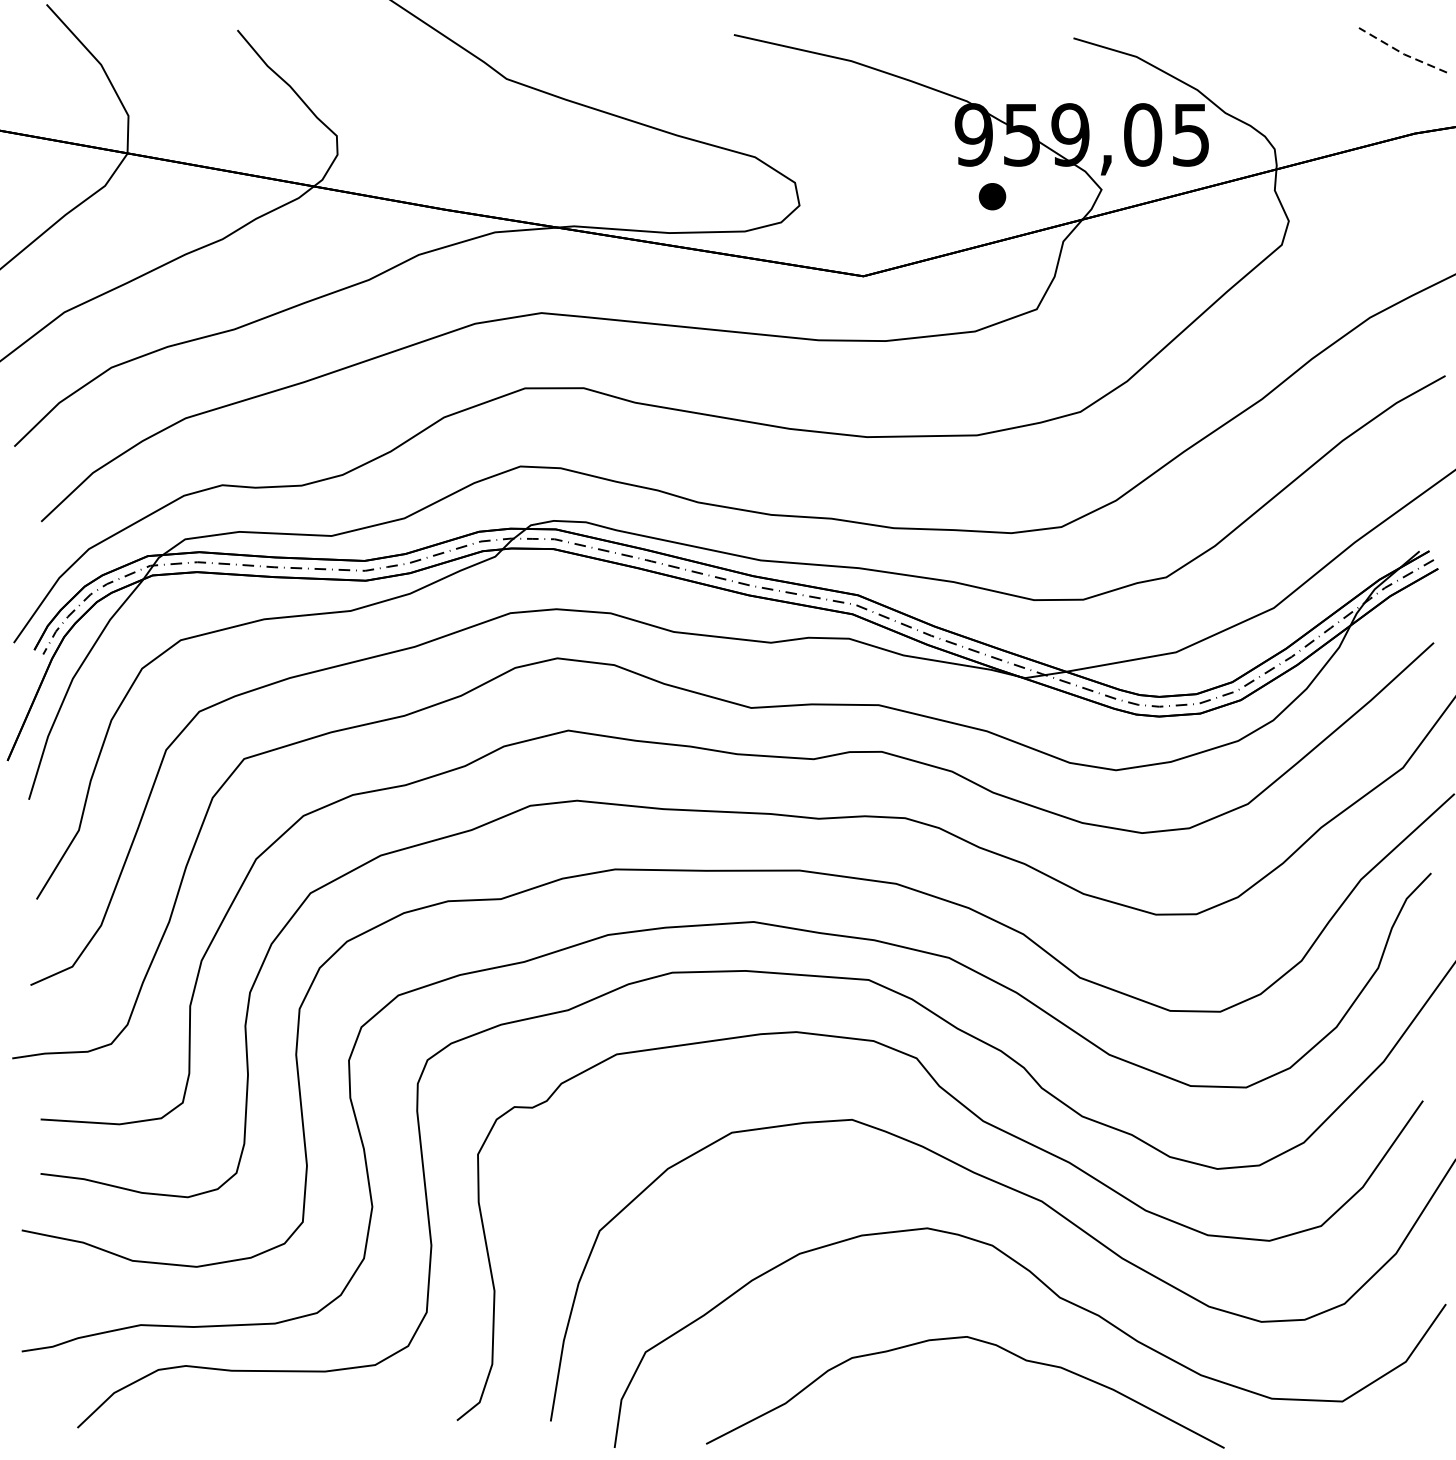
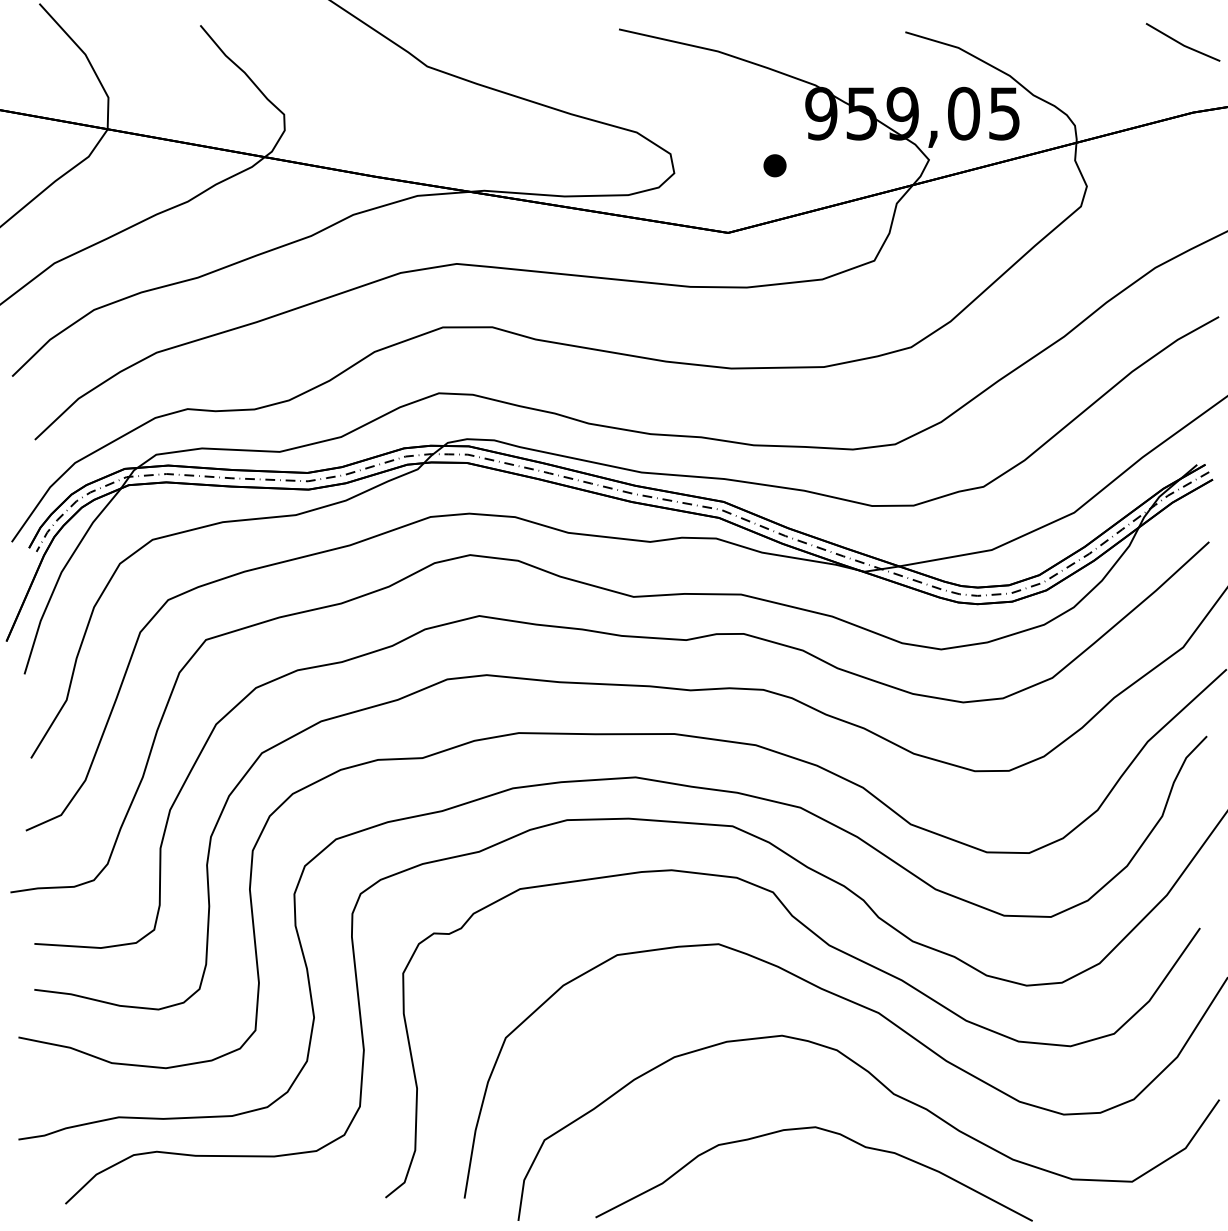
line: (1402, 52) -> (1182, 44), dashed -> solid
part: (991, 196) -> (774, 165), moved

